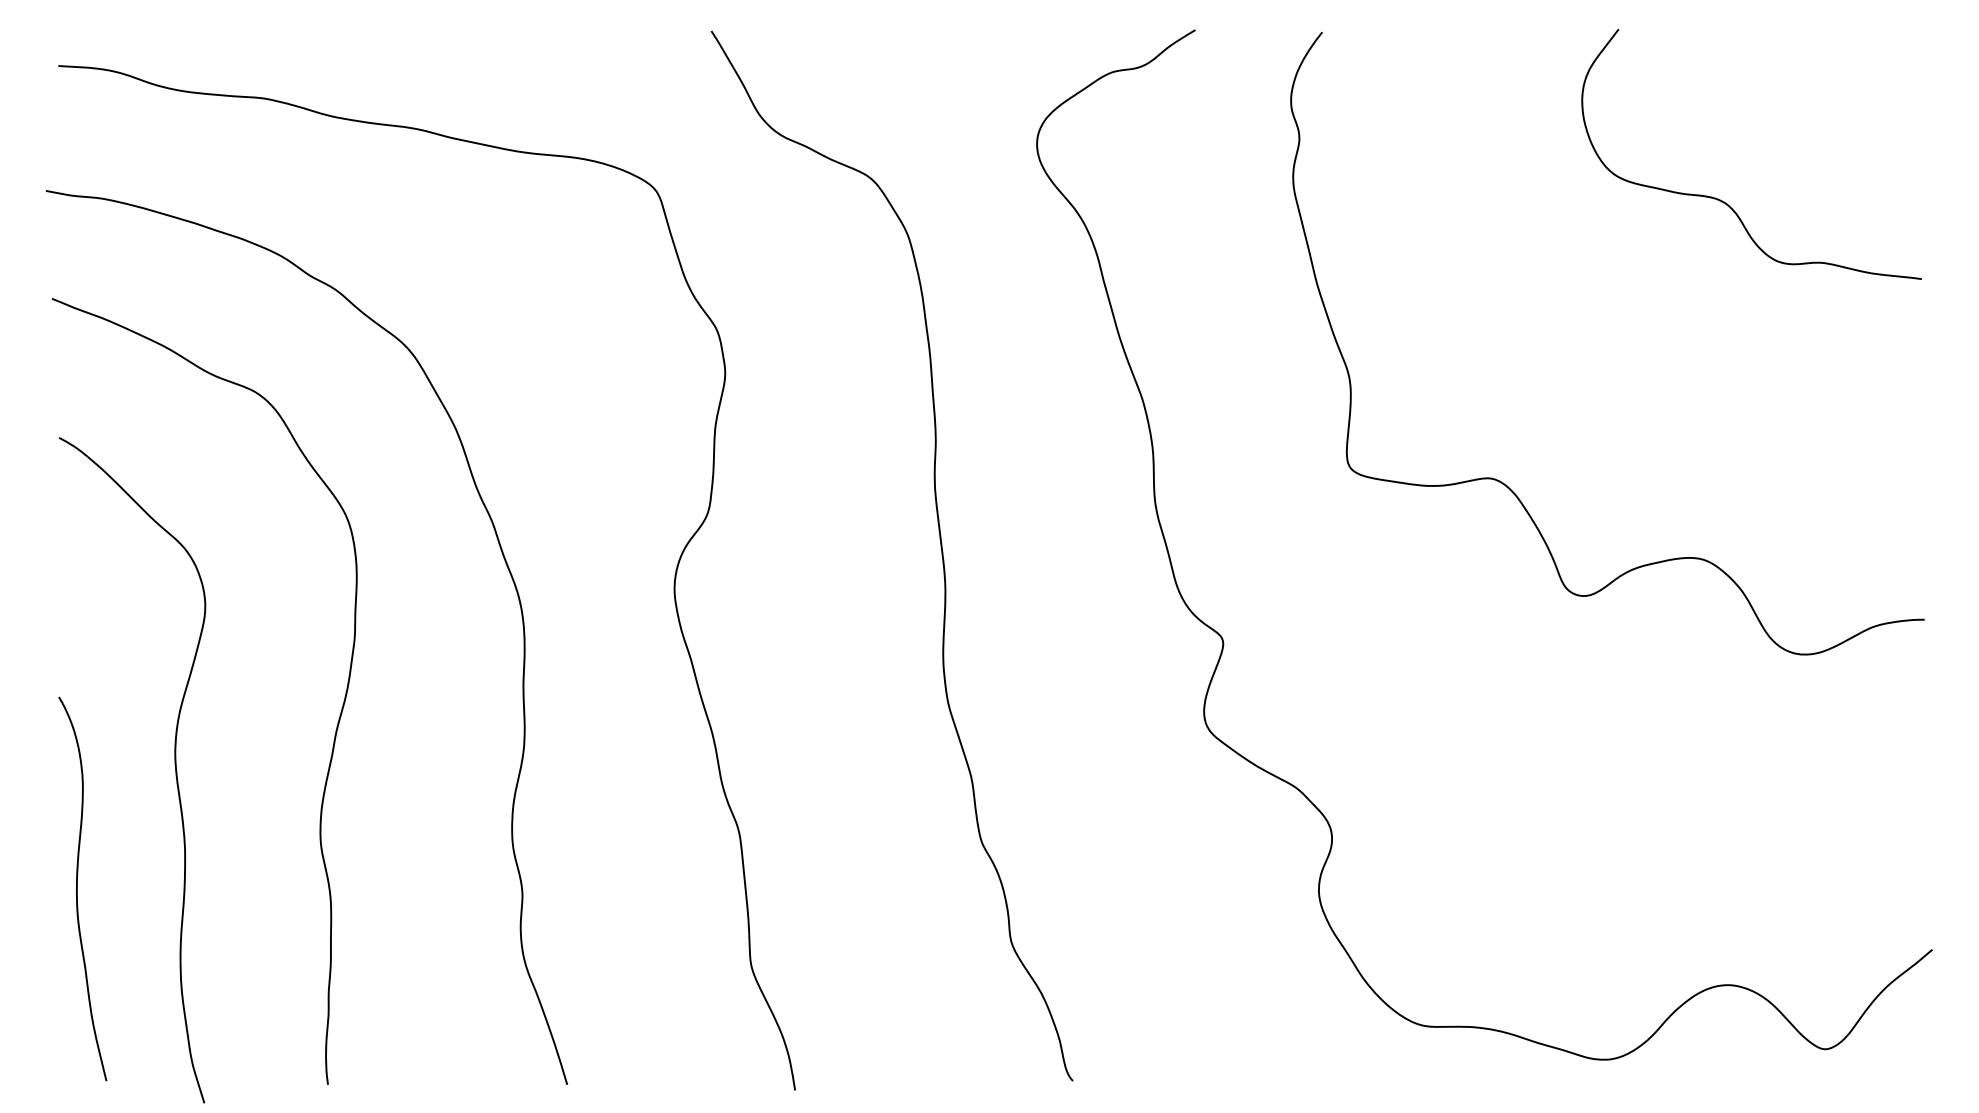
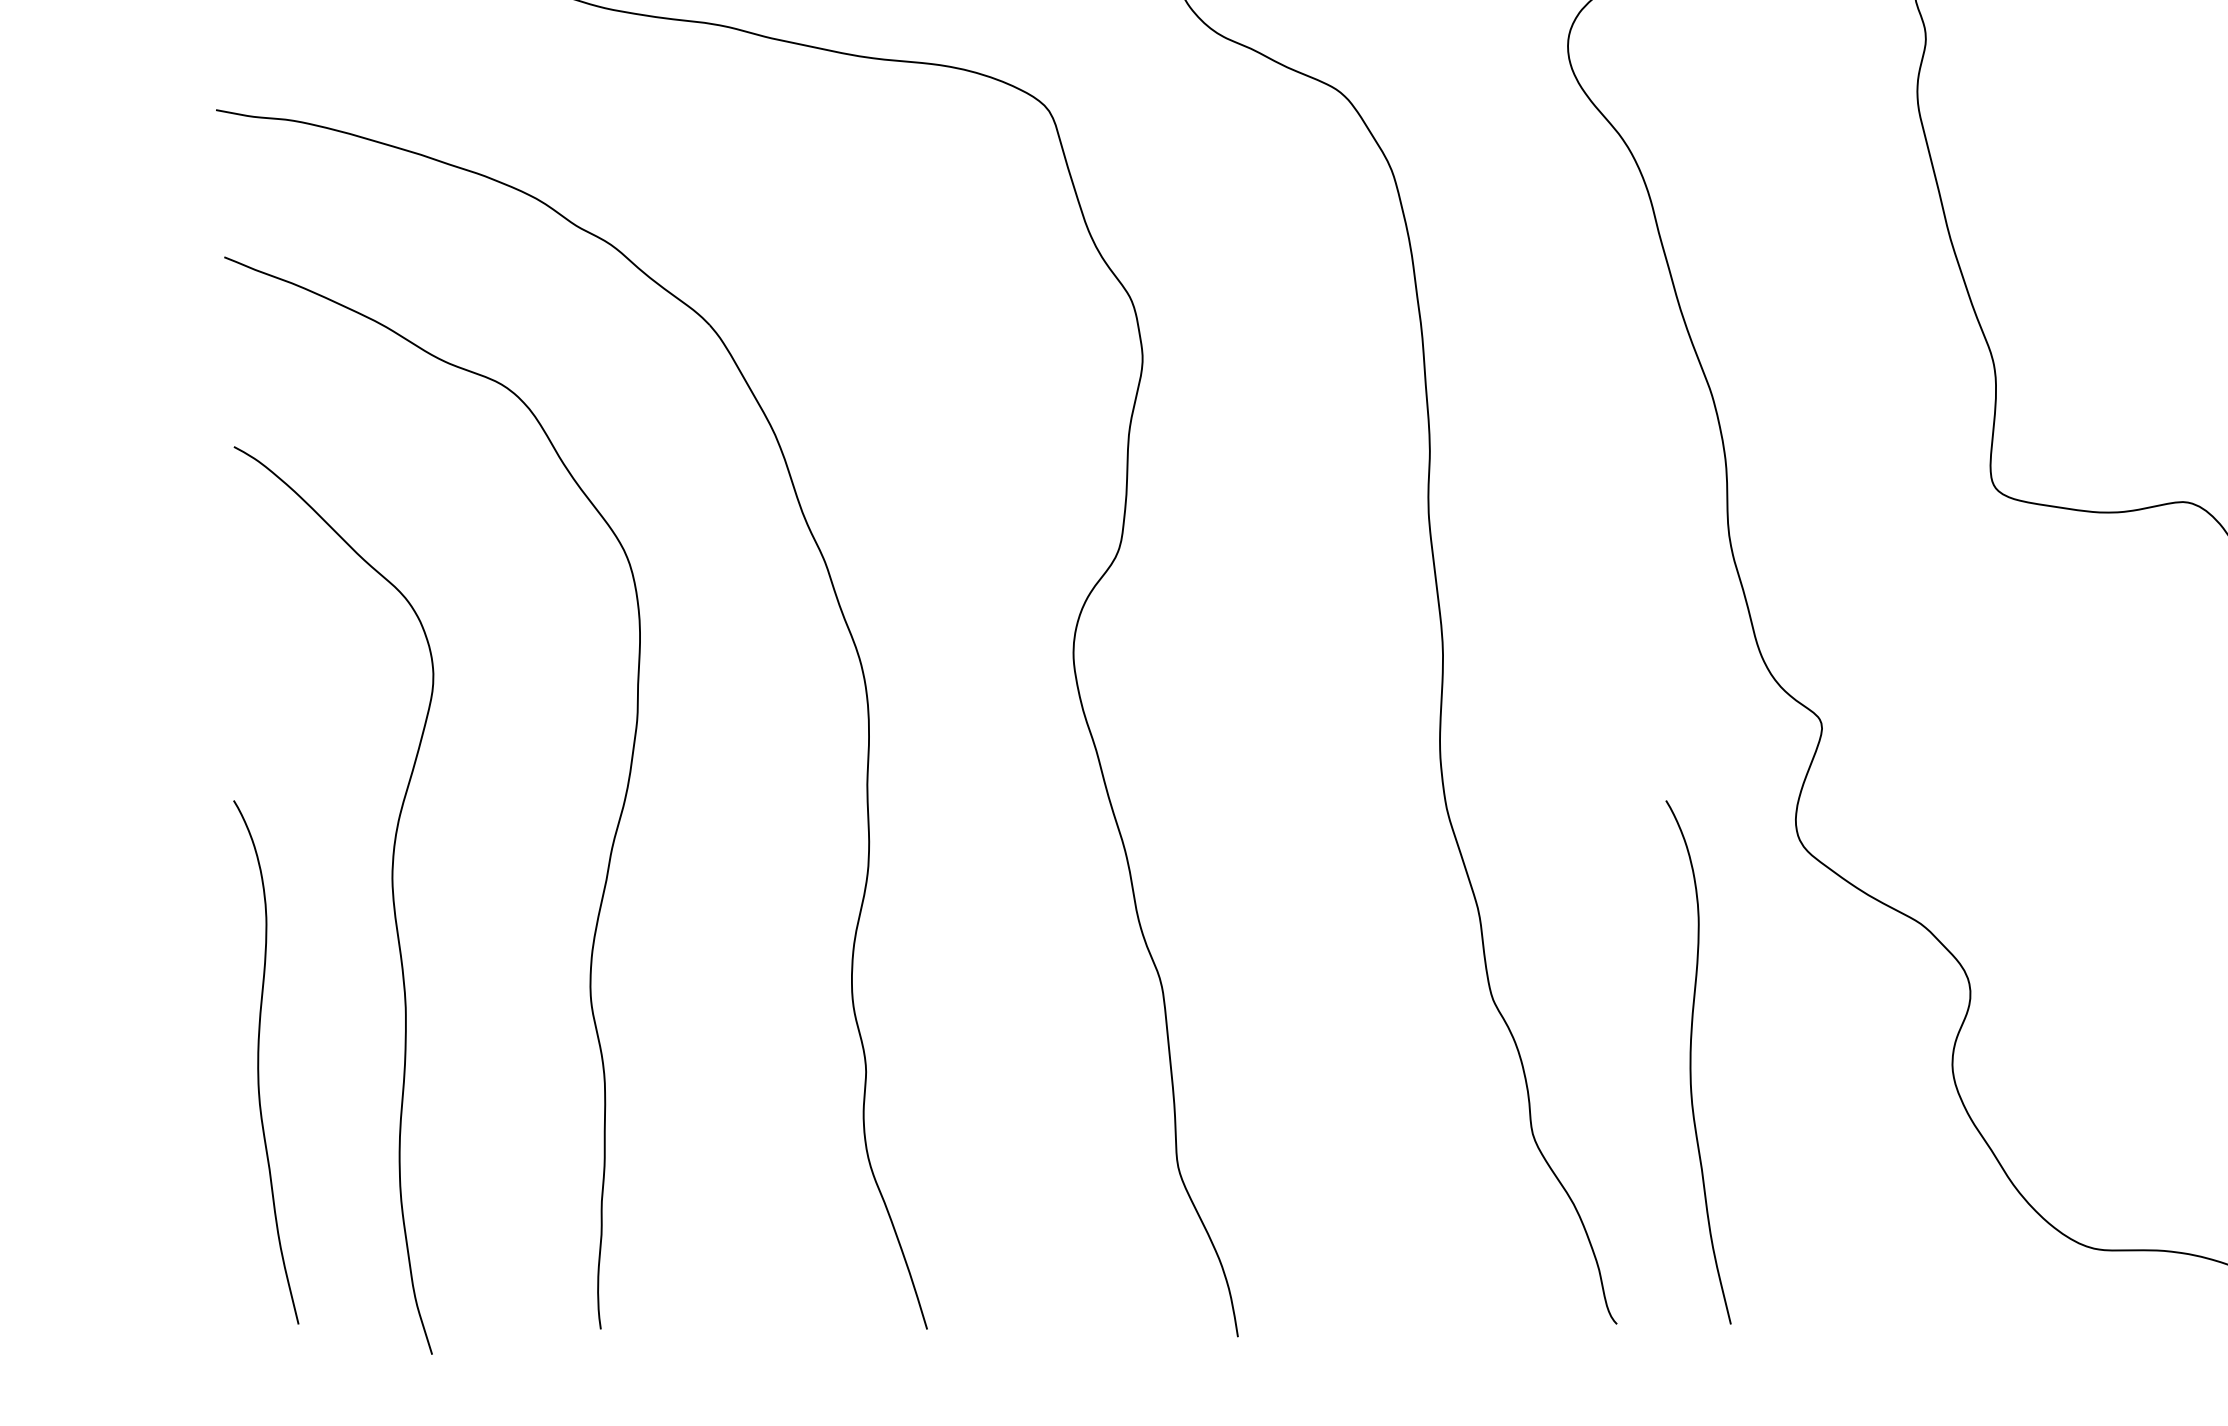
curve: (1127, 888) -> (1691, 1061), added

